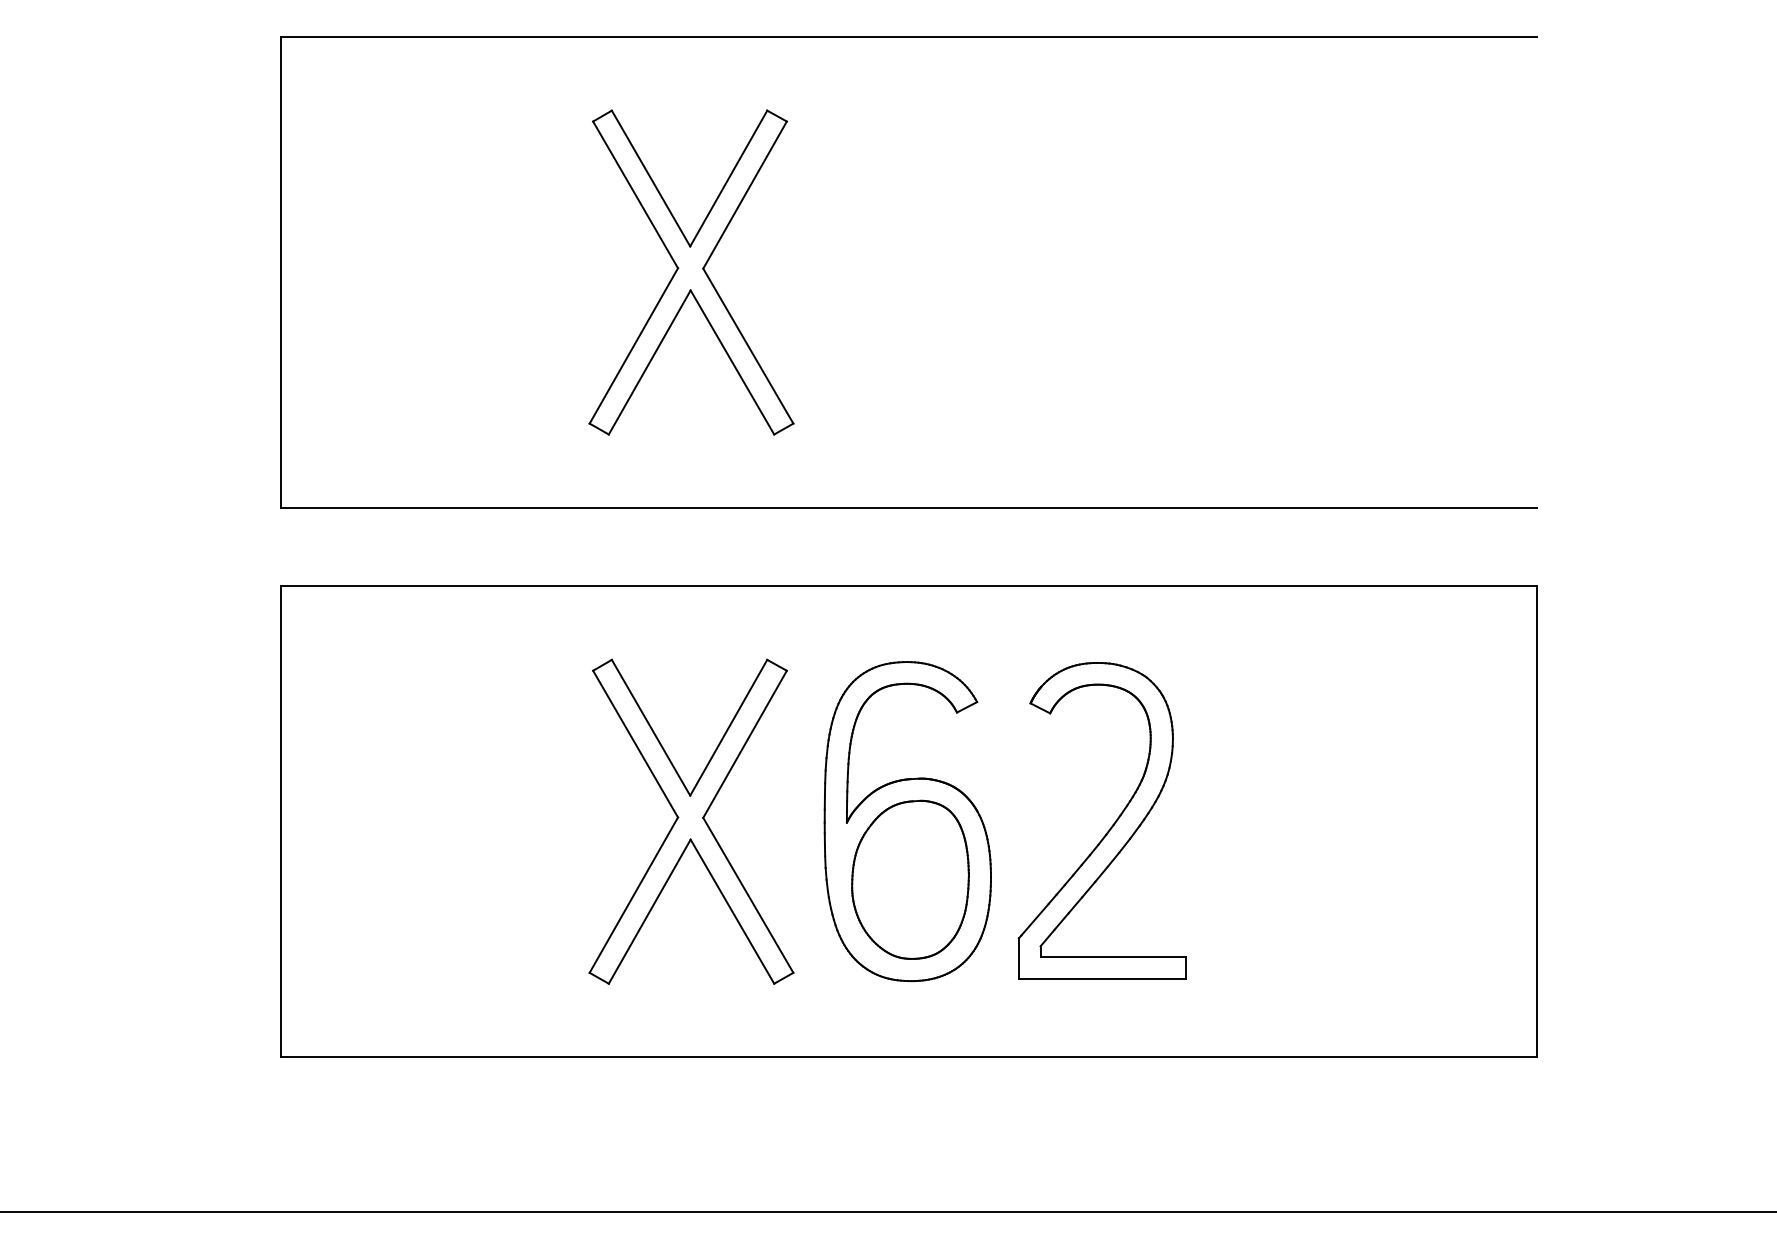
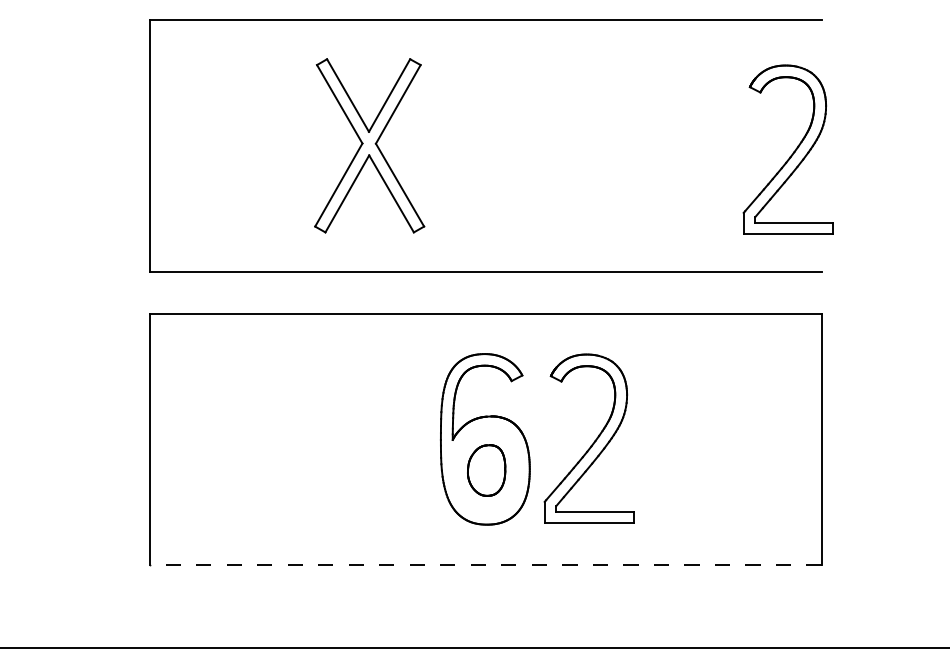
part: (1484, 283) -> (793, 151), added
part: (691, 821) -> (369, 439), removed
part: (910, 879) -> (486, 470), size x0.6
line: (908, 1057) -> (485, 565), solid -> dashed

